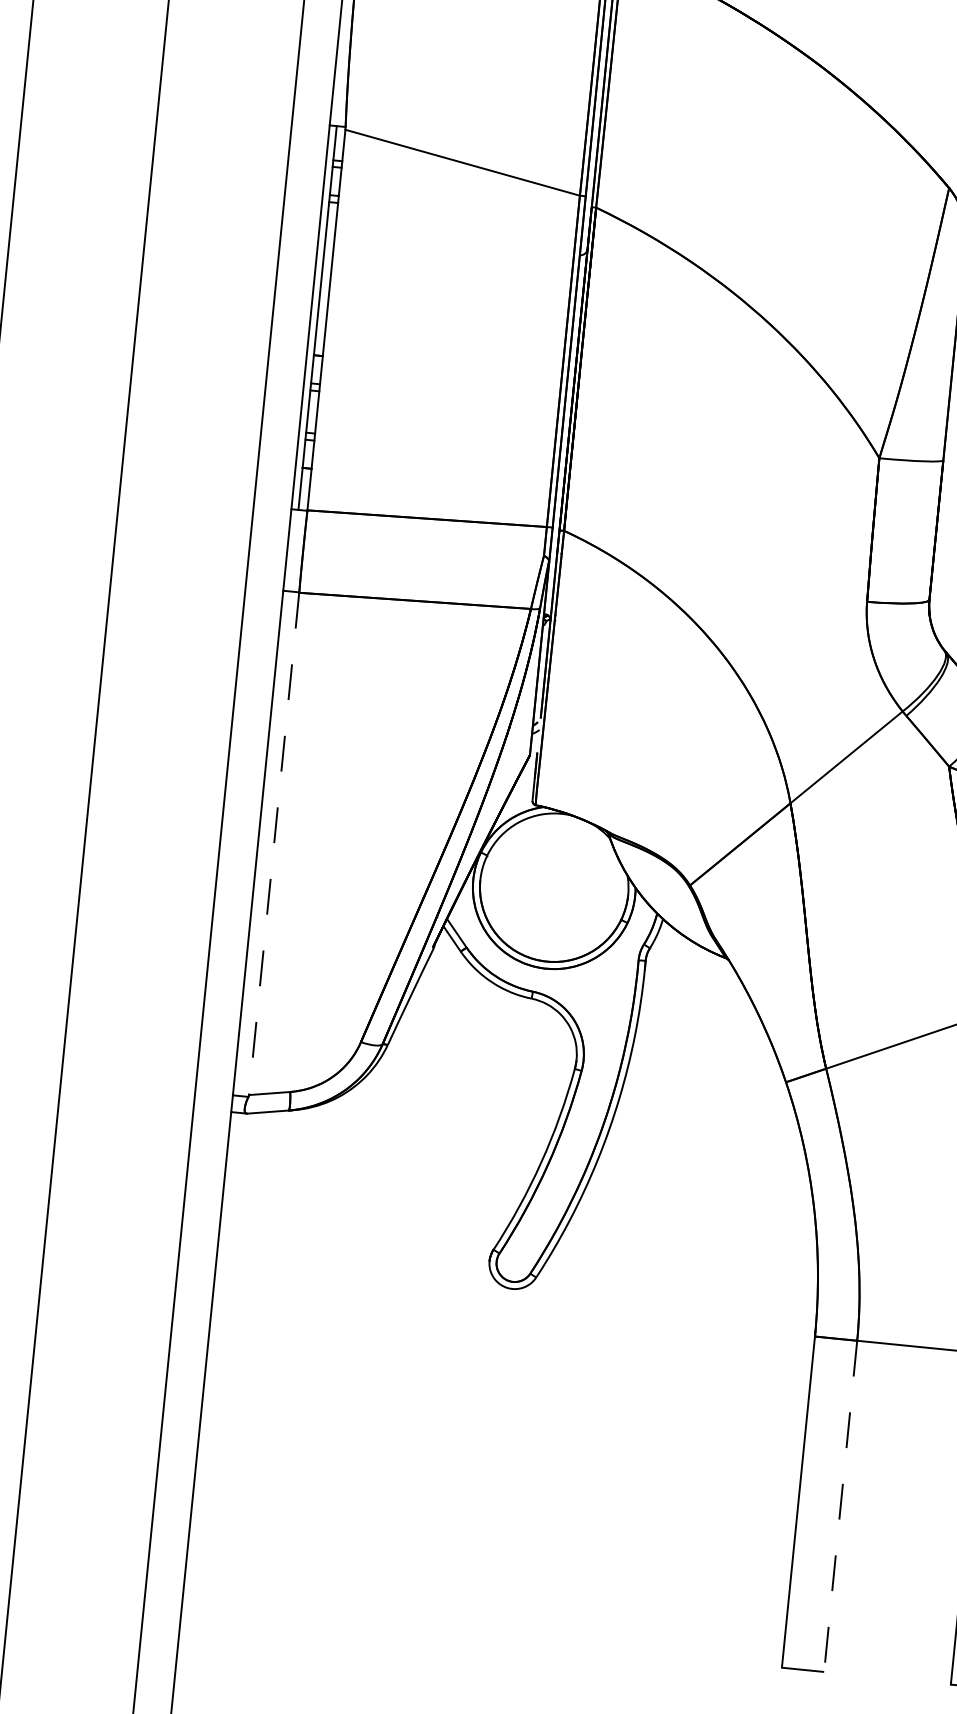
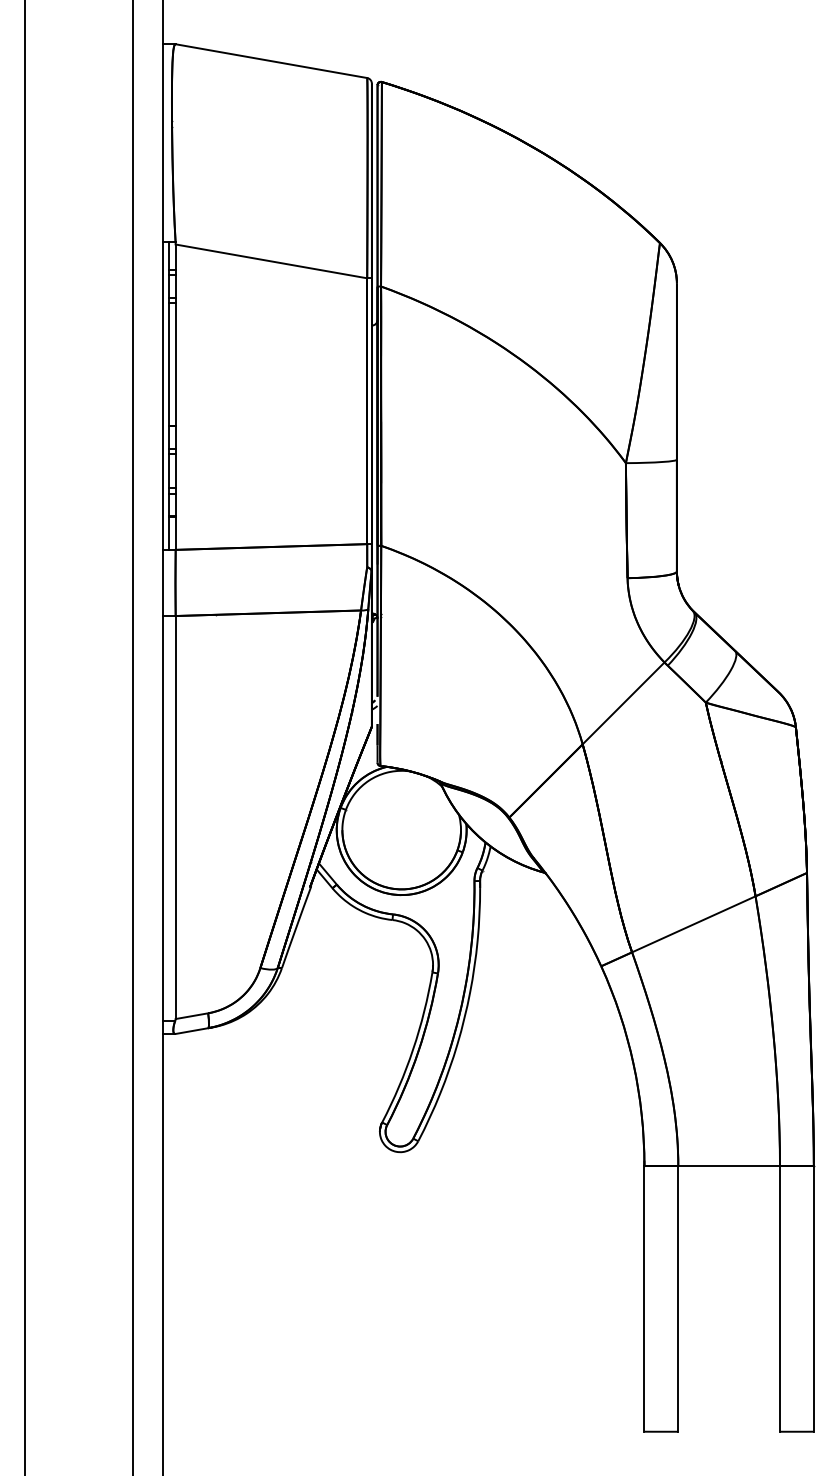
line: (273, 843) -> (175, 817), dashed -> solid
line: (840, 1505) -> (678, 1298), dashed -> solid

